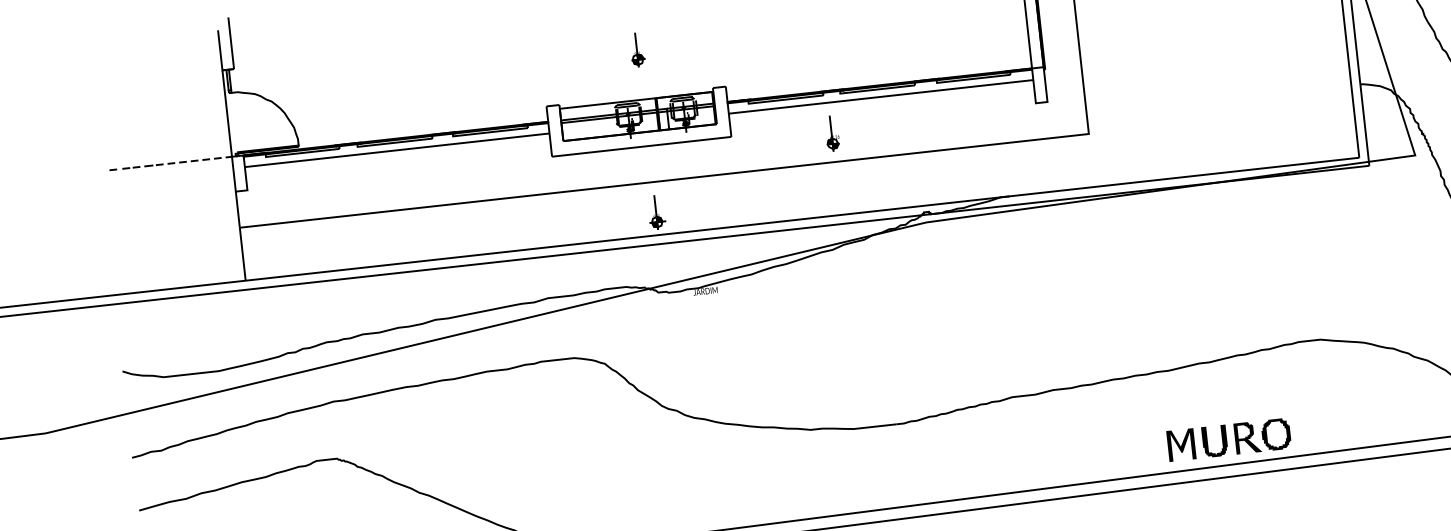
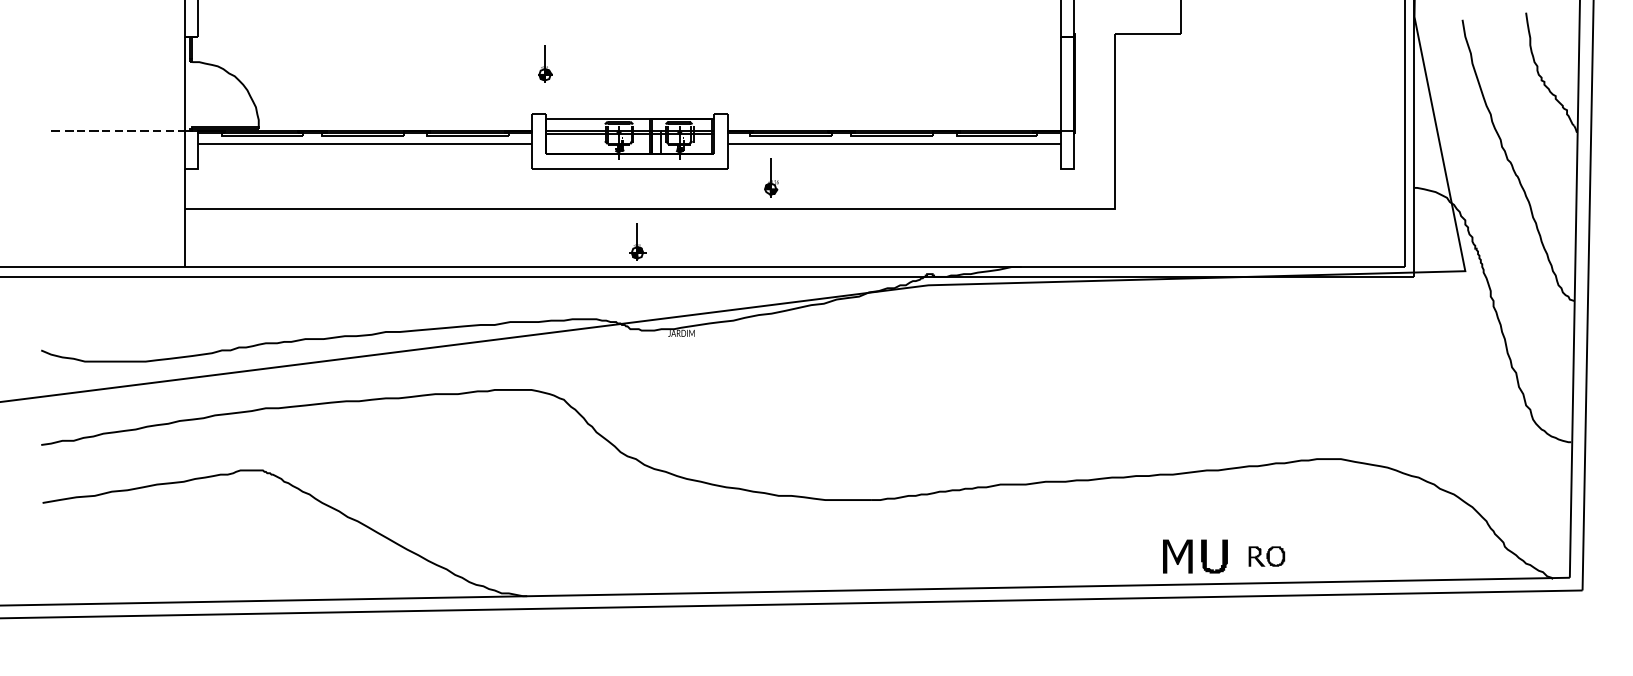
part: (637, 49) -> (545, 63), moved
part: (832, 133) -> (771, 177), moved
part: (1262, 436) -> (1266, 556), size x0.6

